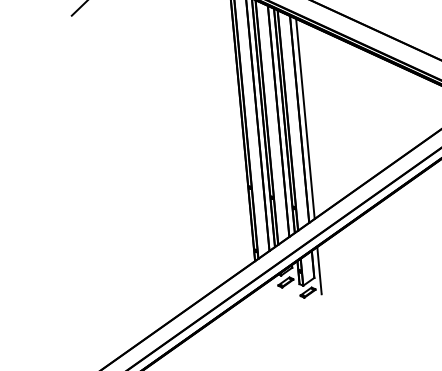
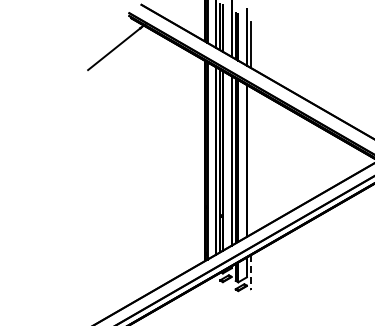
line: (305, 118) -> (251, 160), removed
line: (319, 270) -> (251, 272), solid -> dashed

